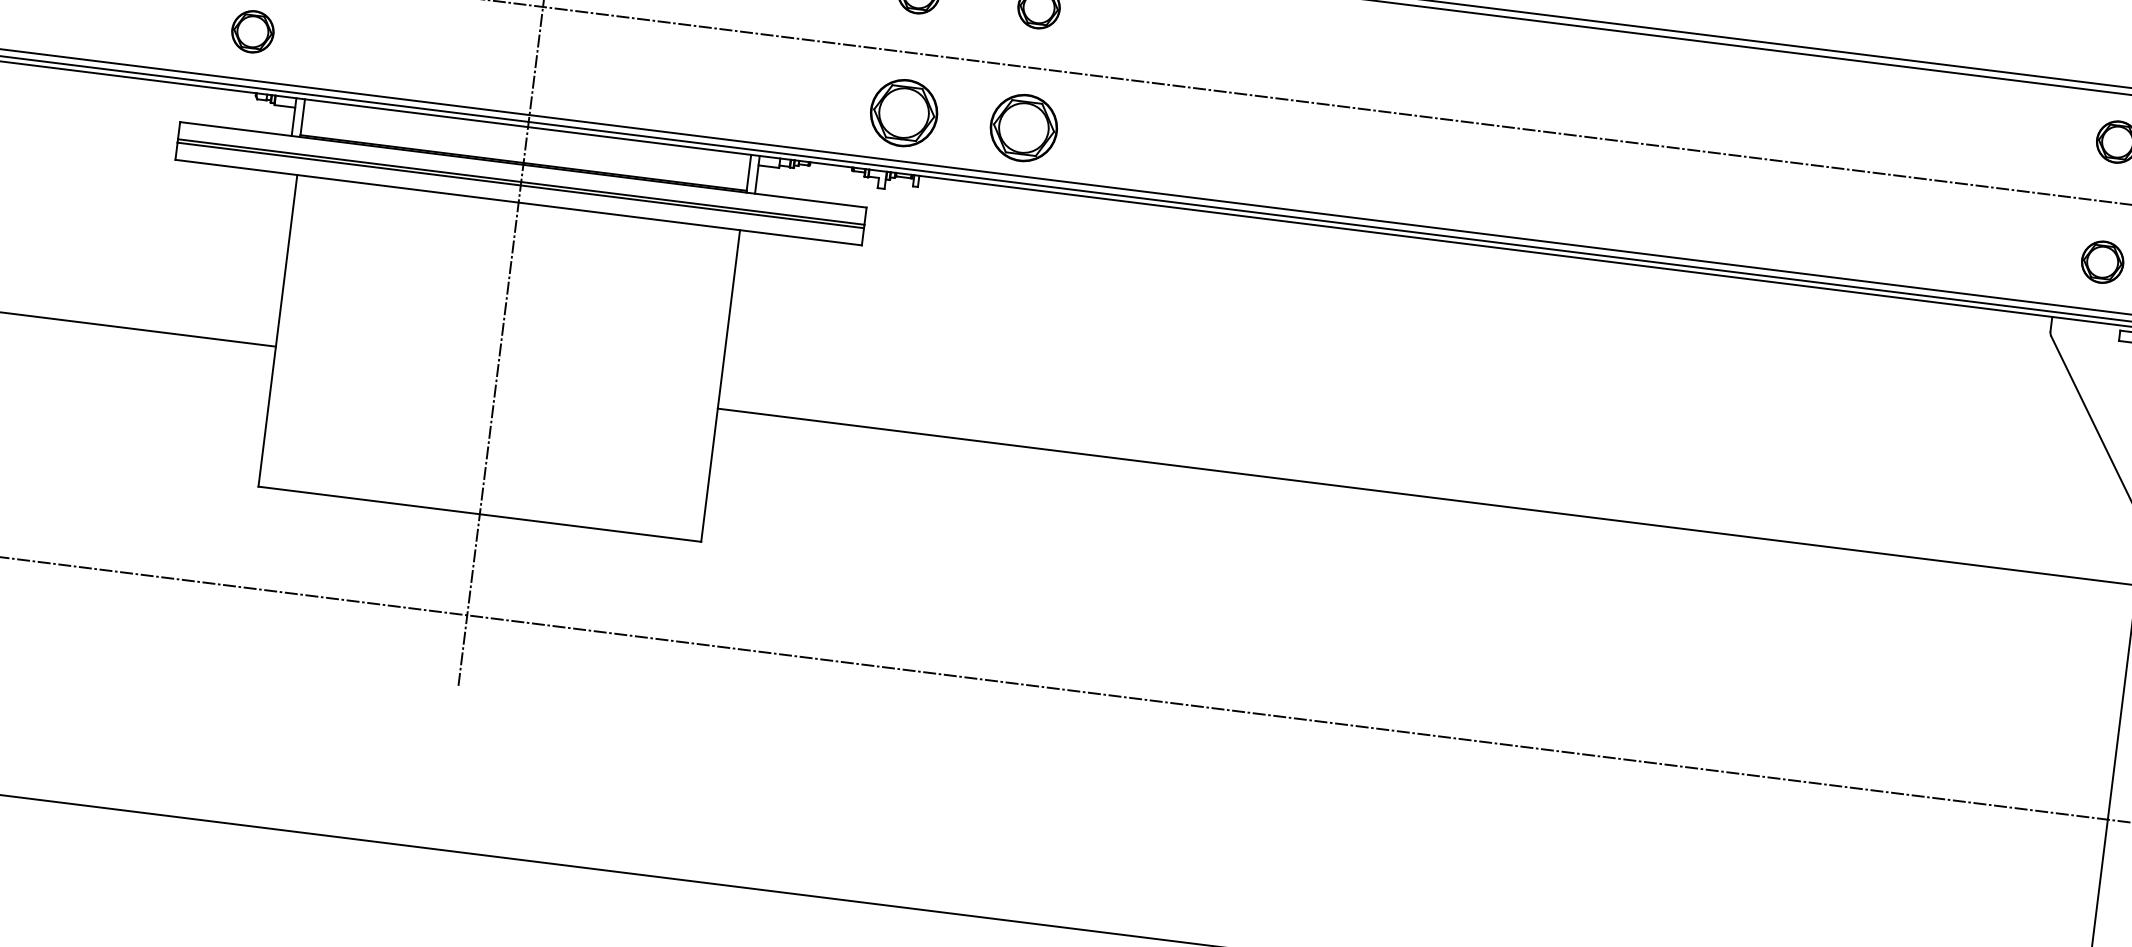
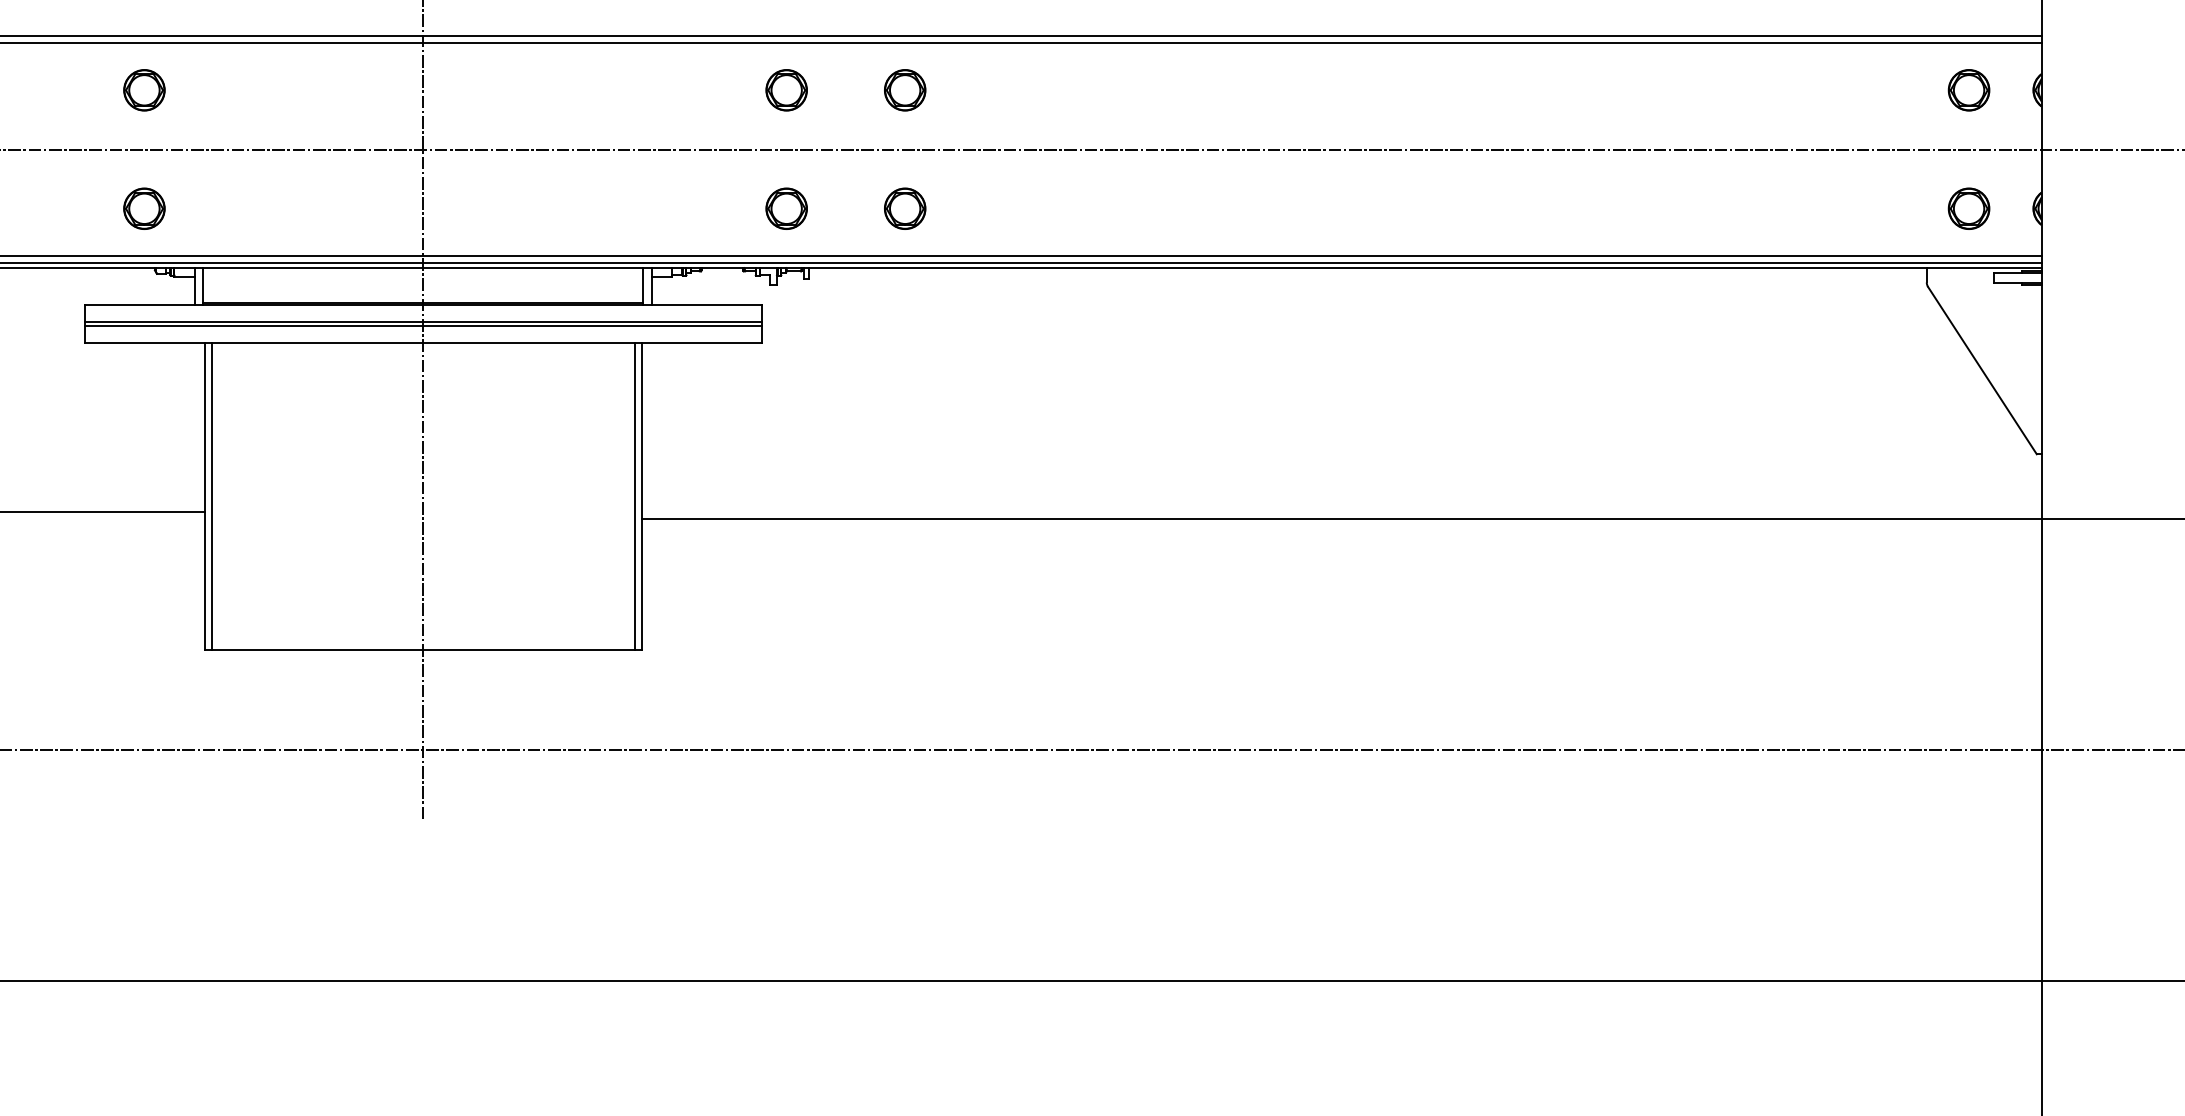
part: (903, 112) -> (786, 208), size x0.62
part: (1024, 127) -> (905, 208), size x0.62
line: (284, 330) -> (211, 495), added
line: (713, 384) -> (634, 495), added

